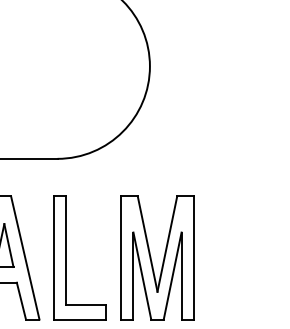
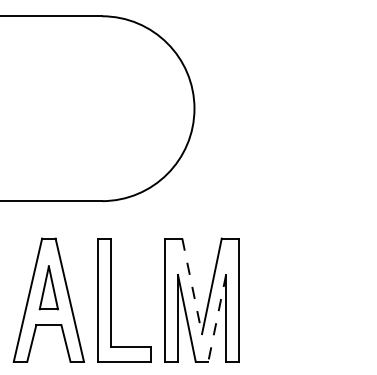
line: (147, 244) -> (192, 286), solid -> dashed
line: (172, 276) -> (217, 318), solid -> dashed

